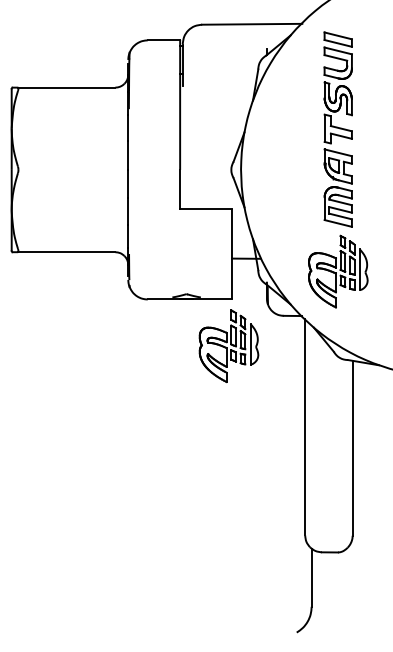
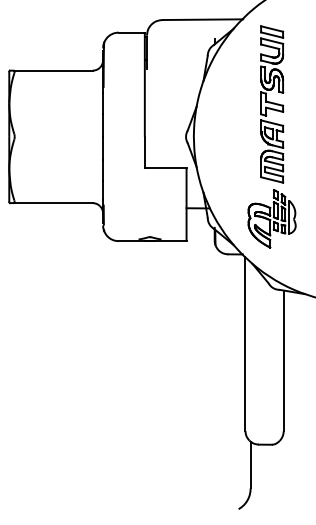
part: (228, 345) -> (183, 278), removed

